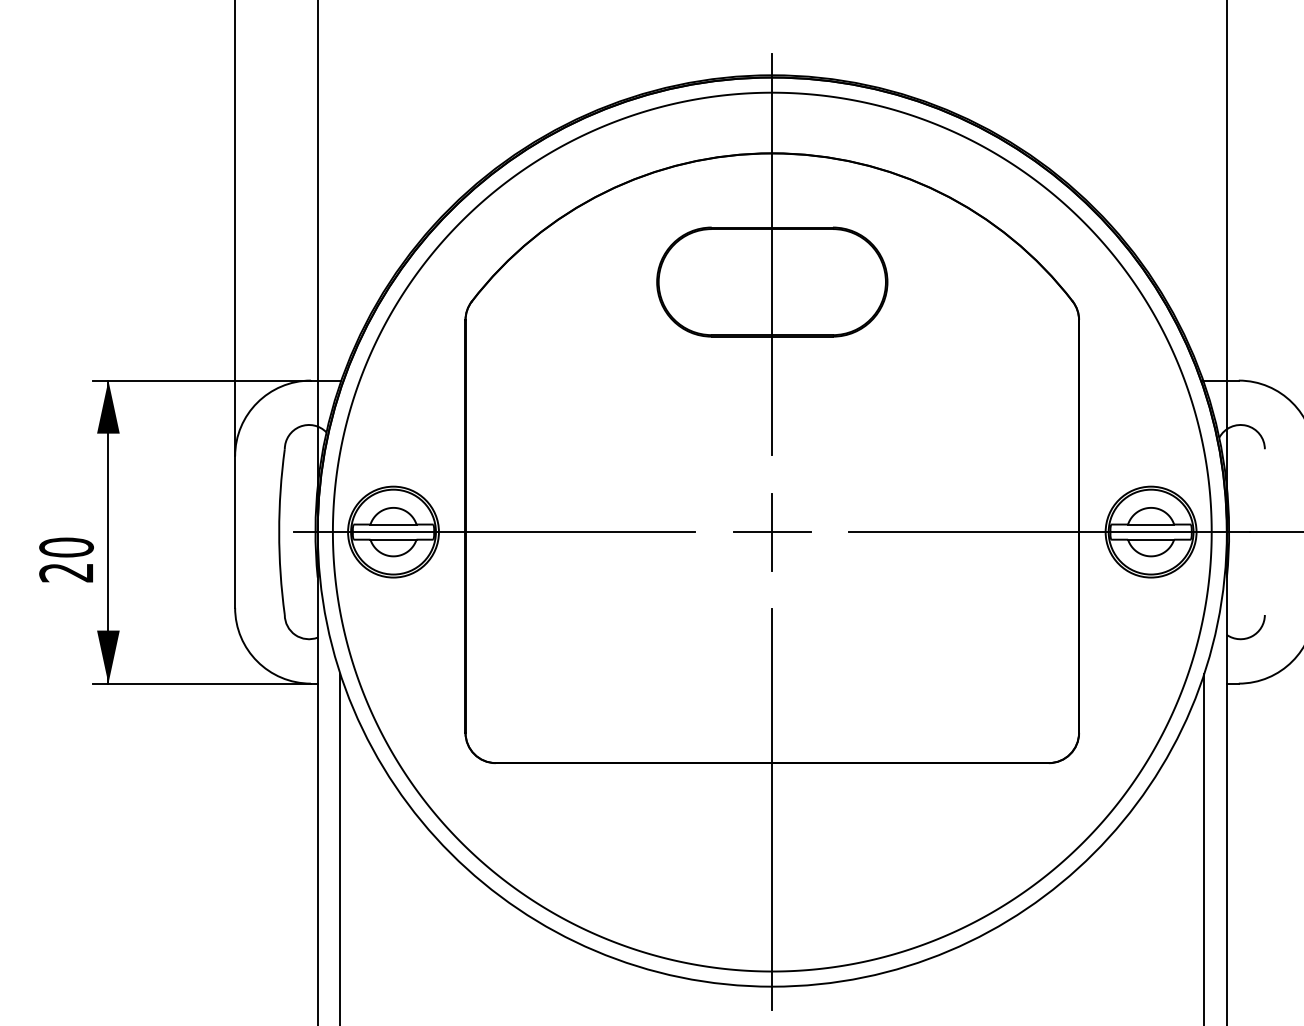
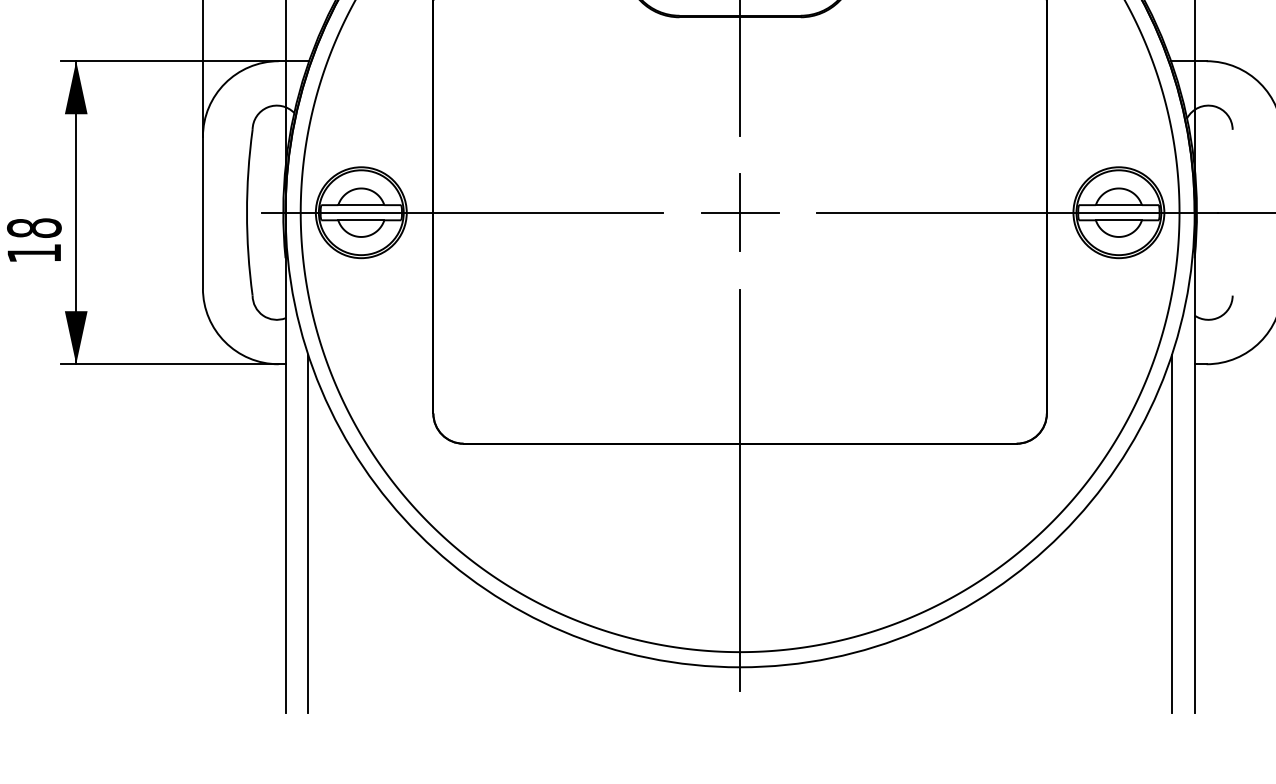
text: (66, 559) -> (34, 240), 20 -> 18

